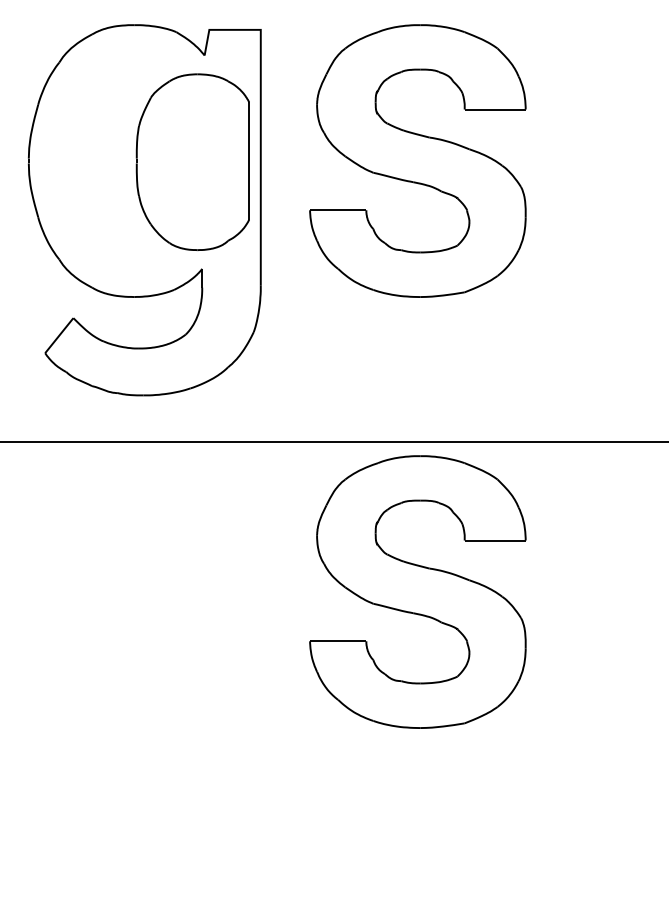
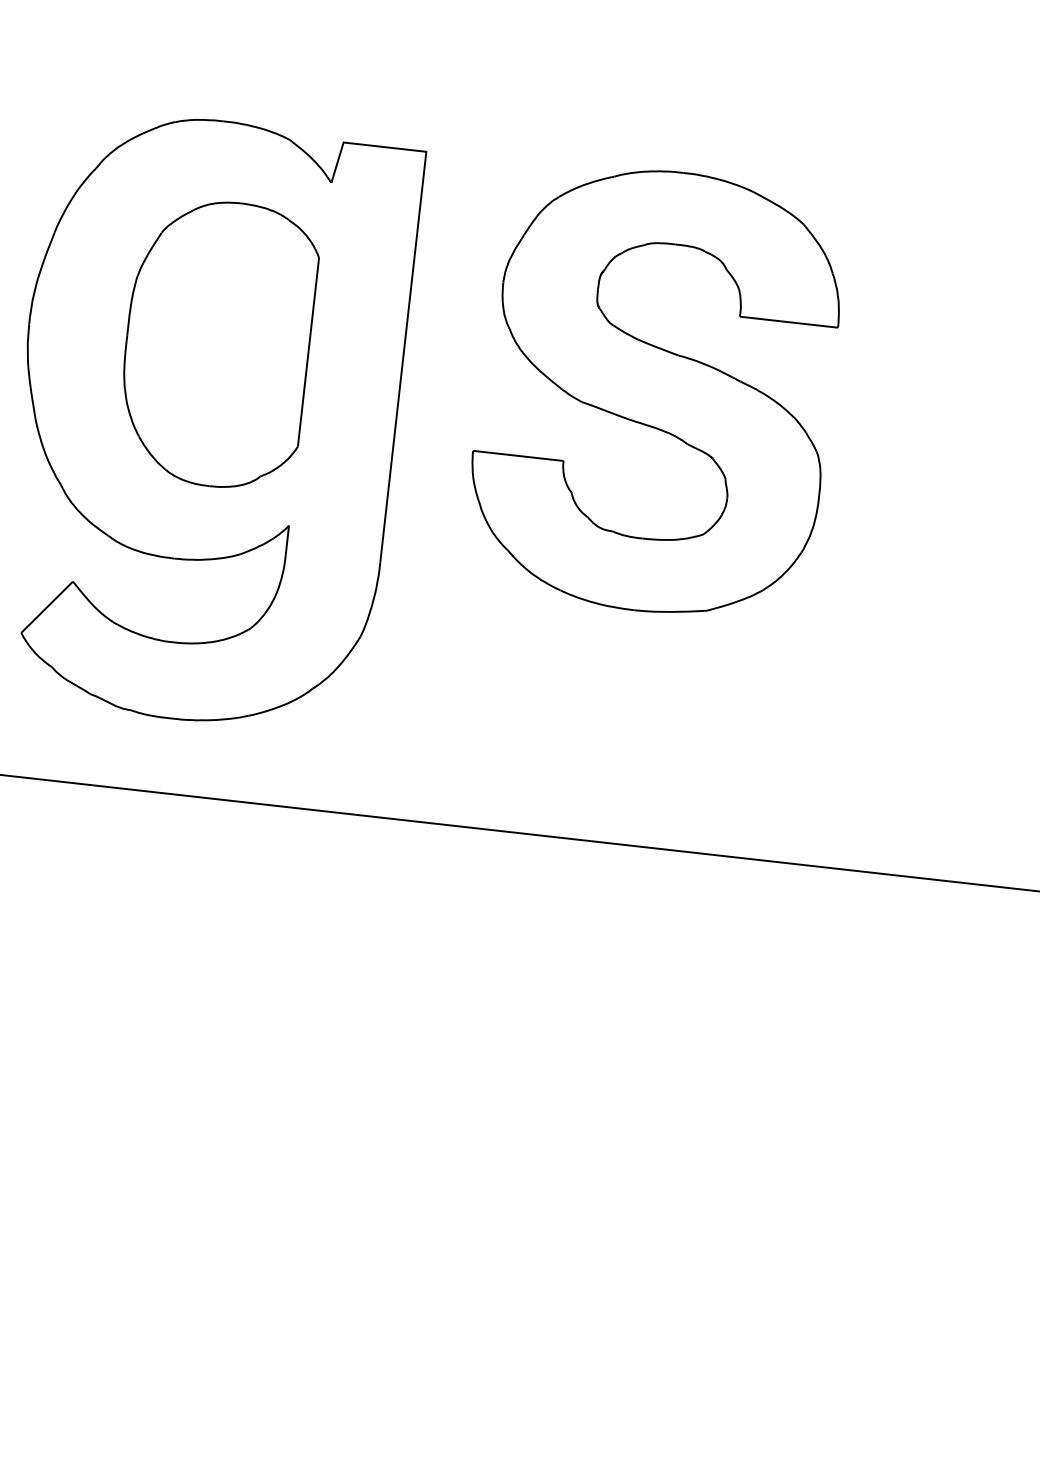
part: (192, 161) -> (217, 342), moved
part: (417, 591) -> (577, 1083), removed

